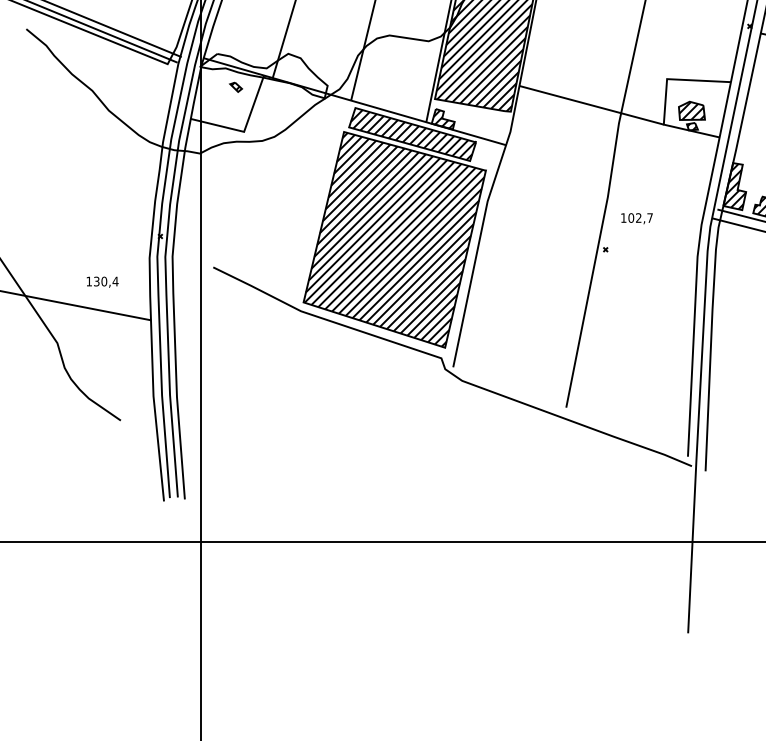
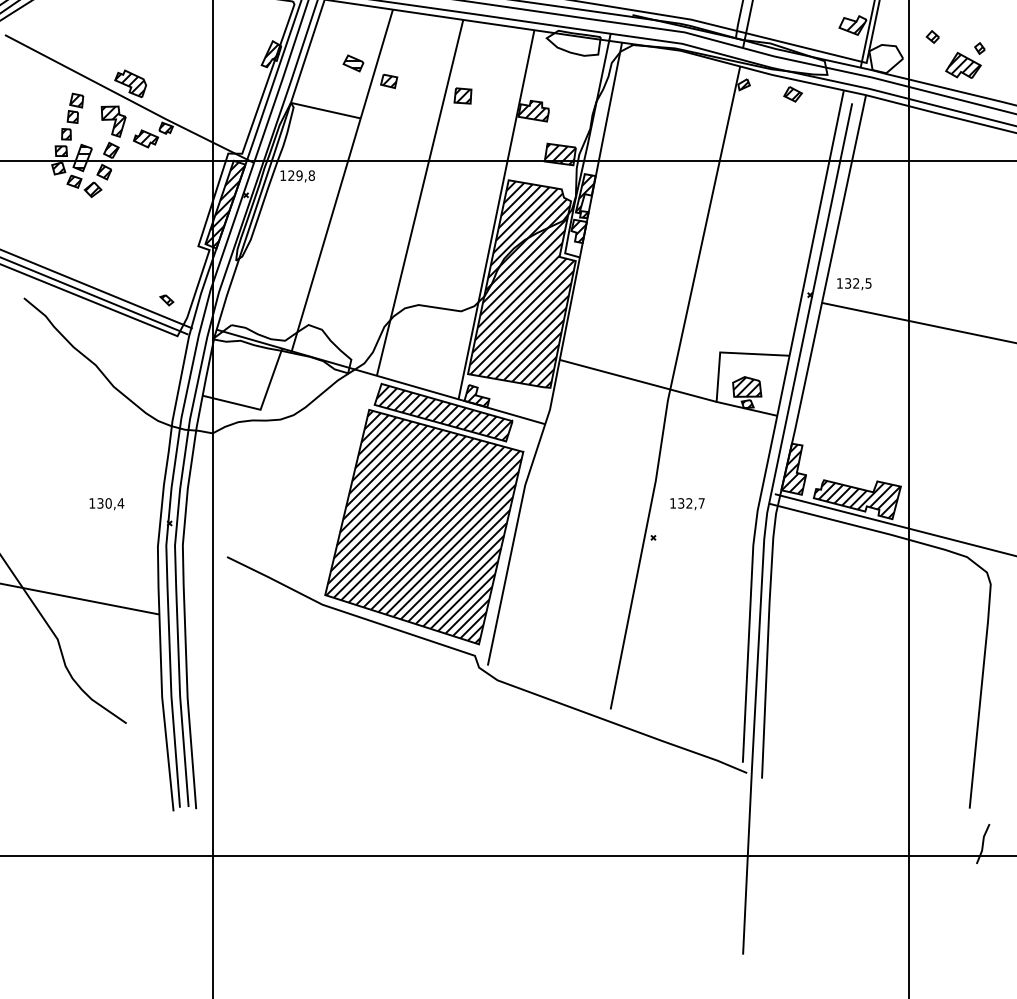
part: (235, 87) -> (166, 300), moved
text: (631, 218) -> (681, 503), 102,7 -> 132,7
text: (102, 282) -> (106, 504), moved

